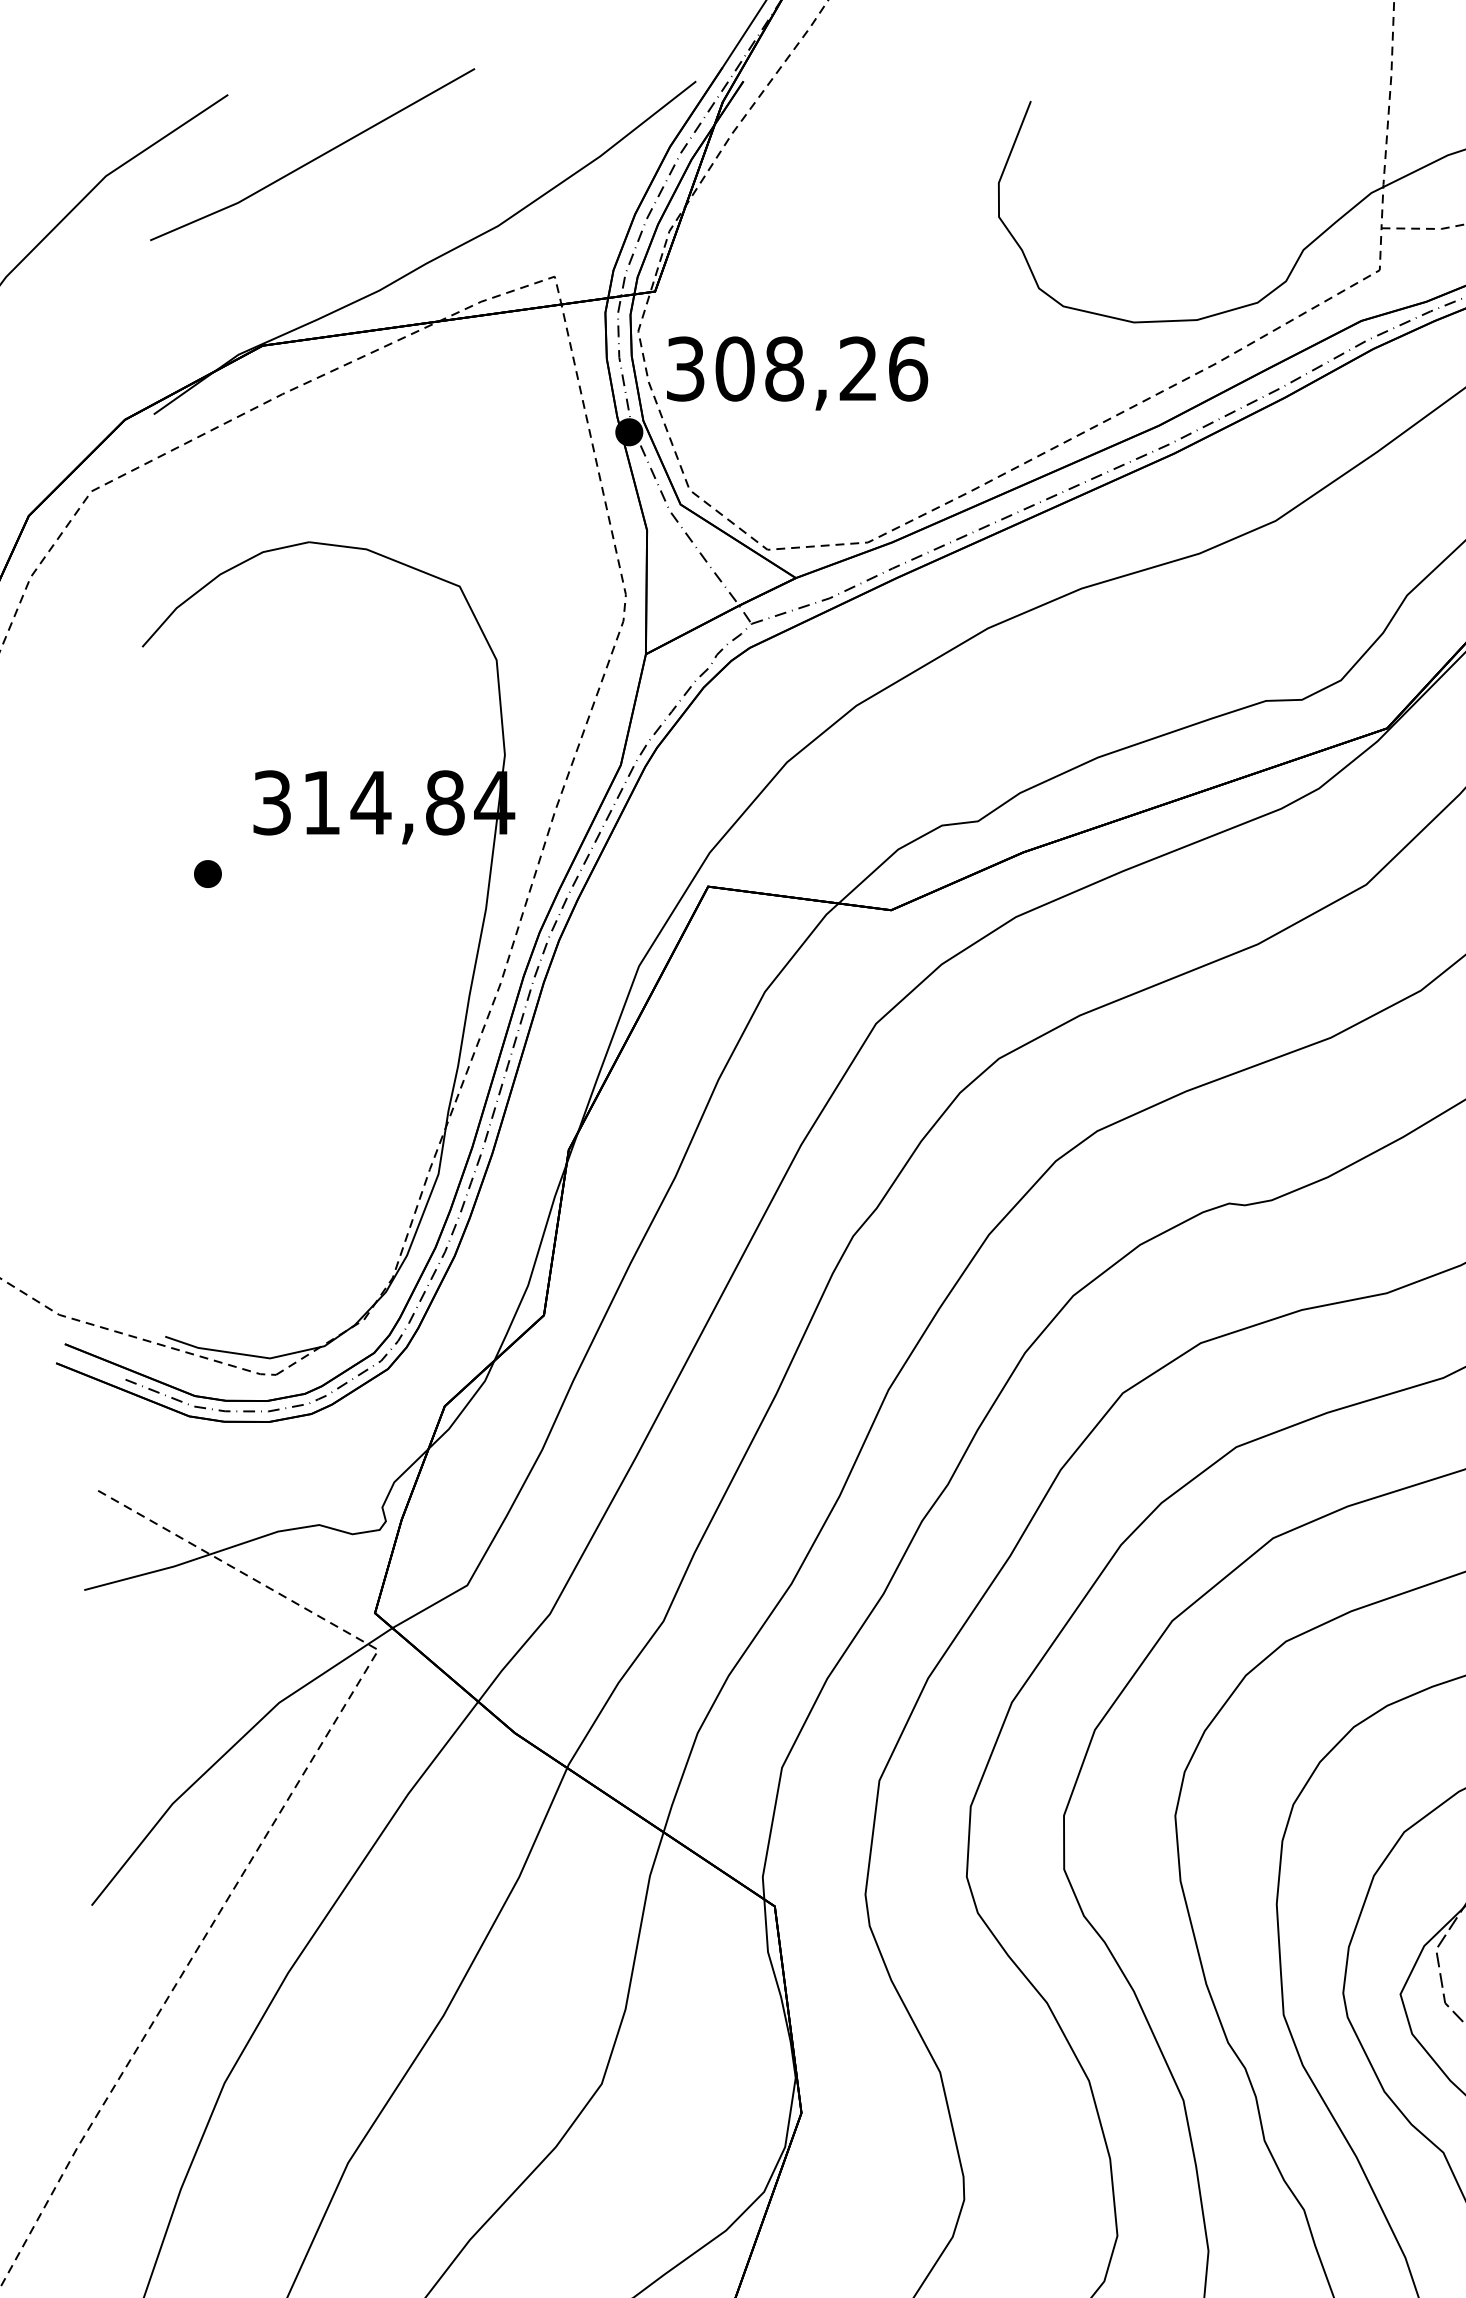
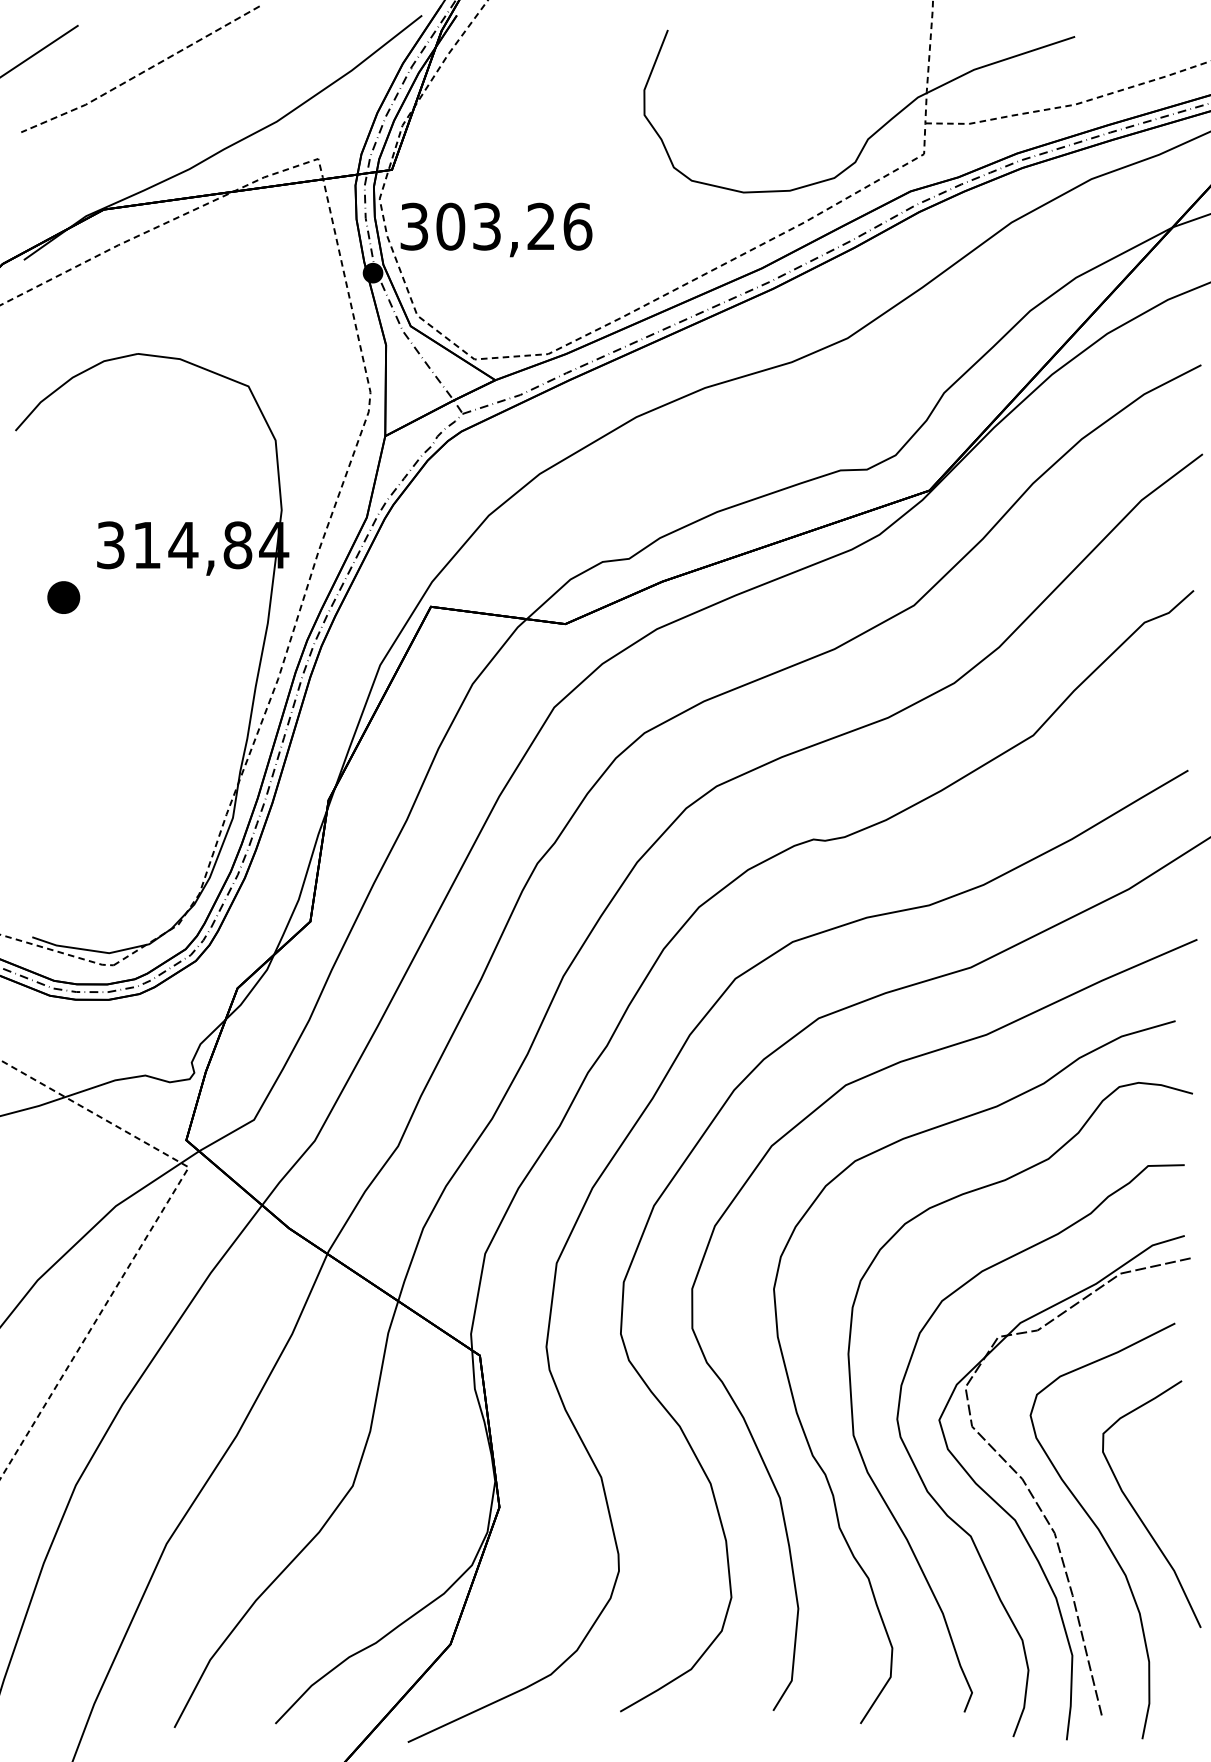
line: (313, 160) -> (141, 73), solid -> dashed
text: (783, 368) -> (486, 226), 308,26 -> 303,26
part: (207, 873) -> (63, 597), size x1.6

